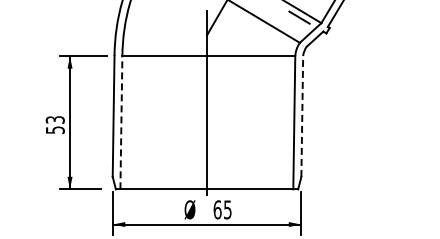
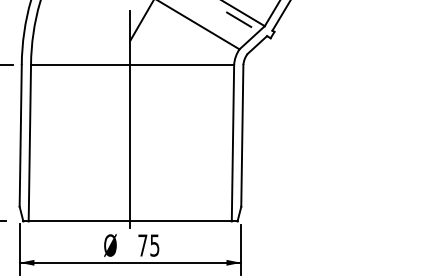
line: (302, 115) -> (242, 134), dashed -> solid
line: (121, 122) -> (29, 142), dashed -> solid
text: (217, 209) -> (142, 245), 65 -> 75

